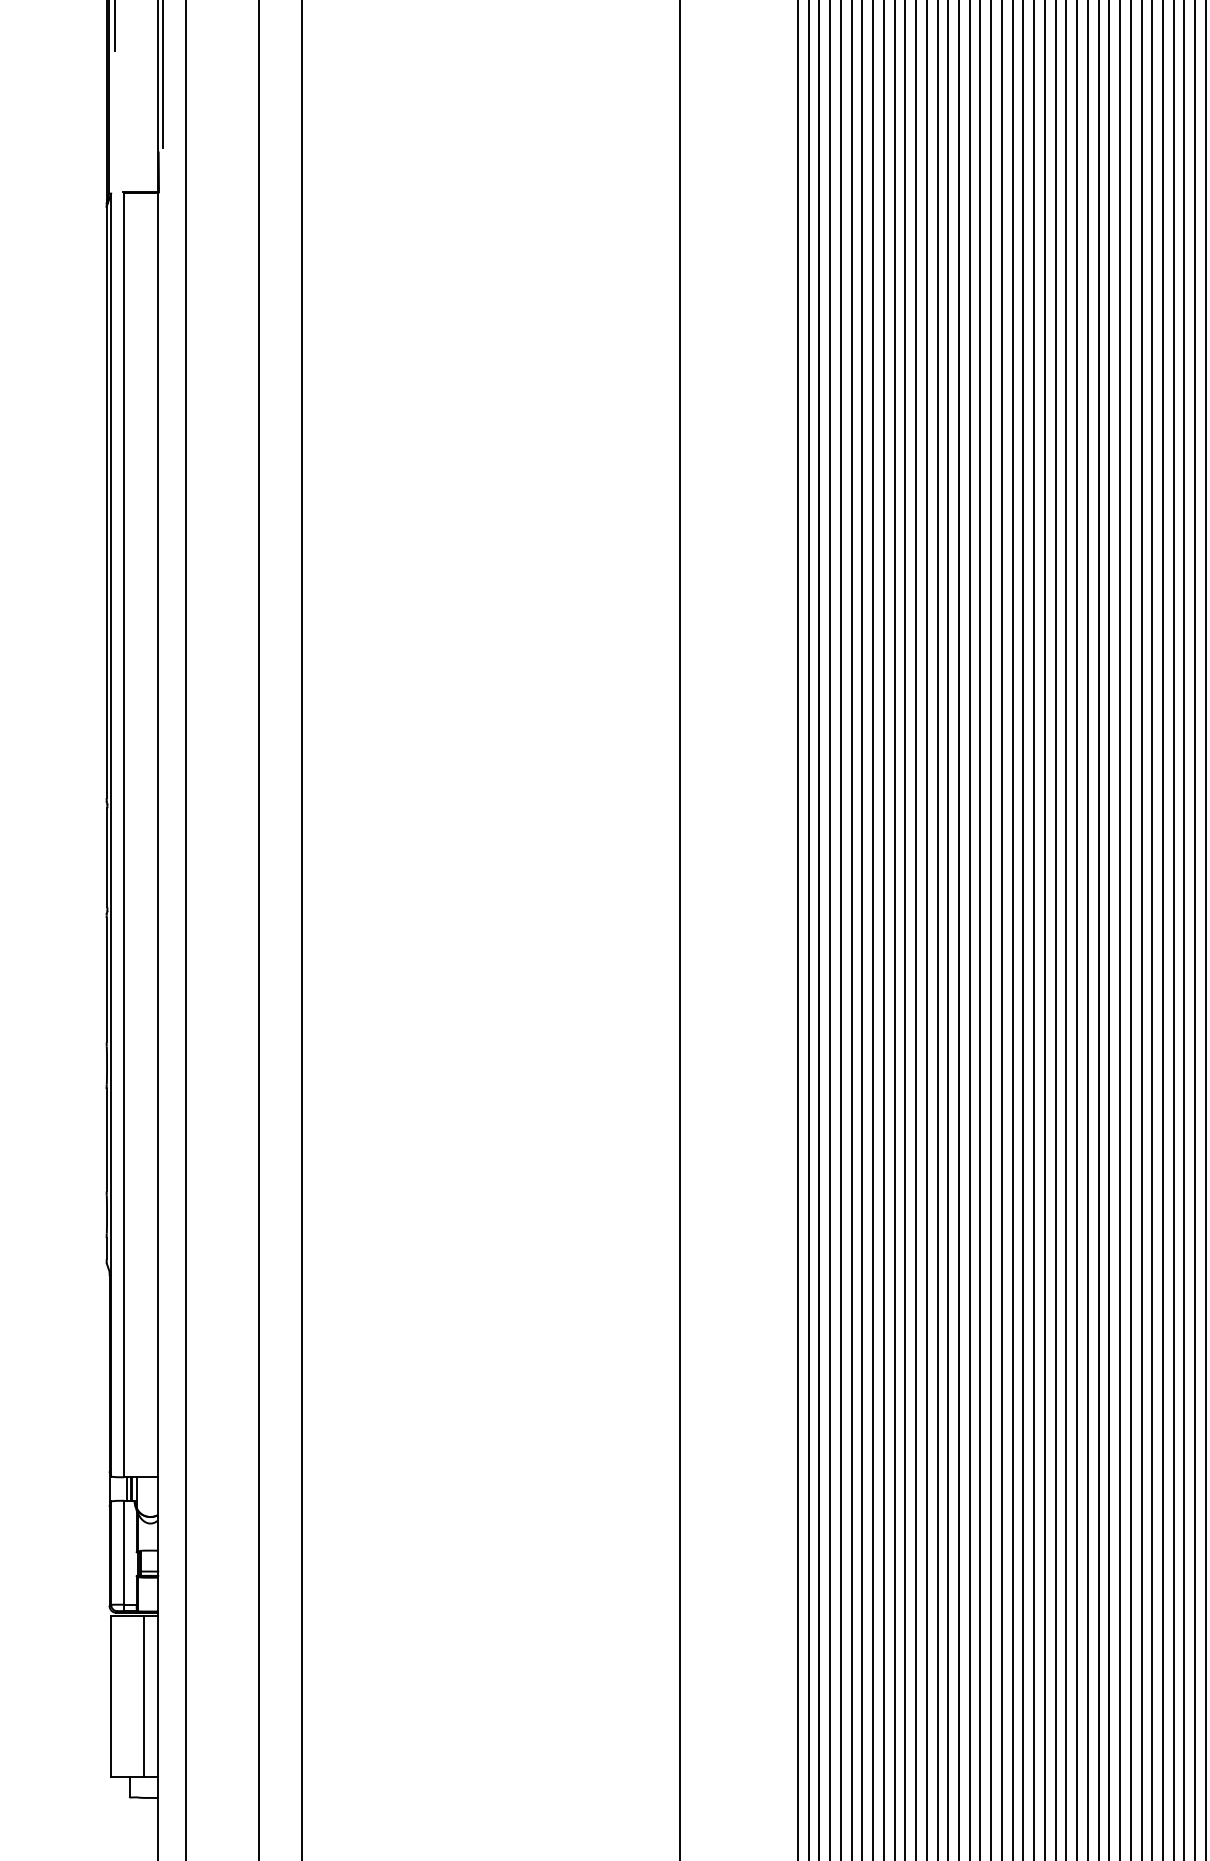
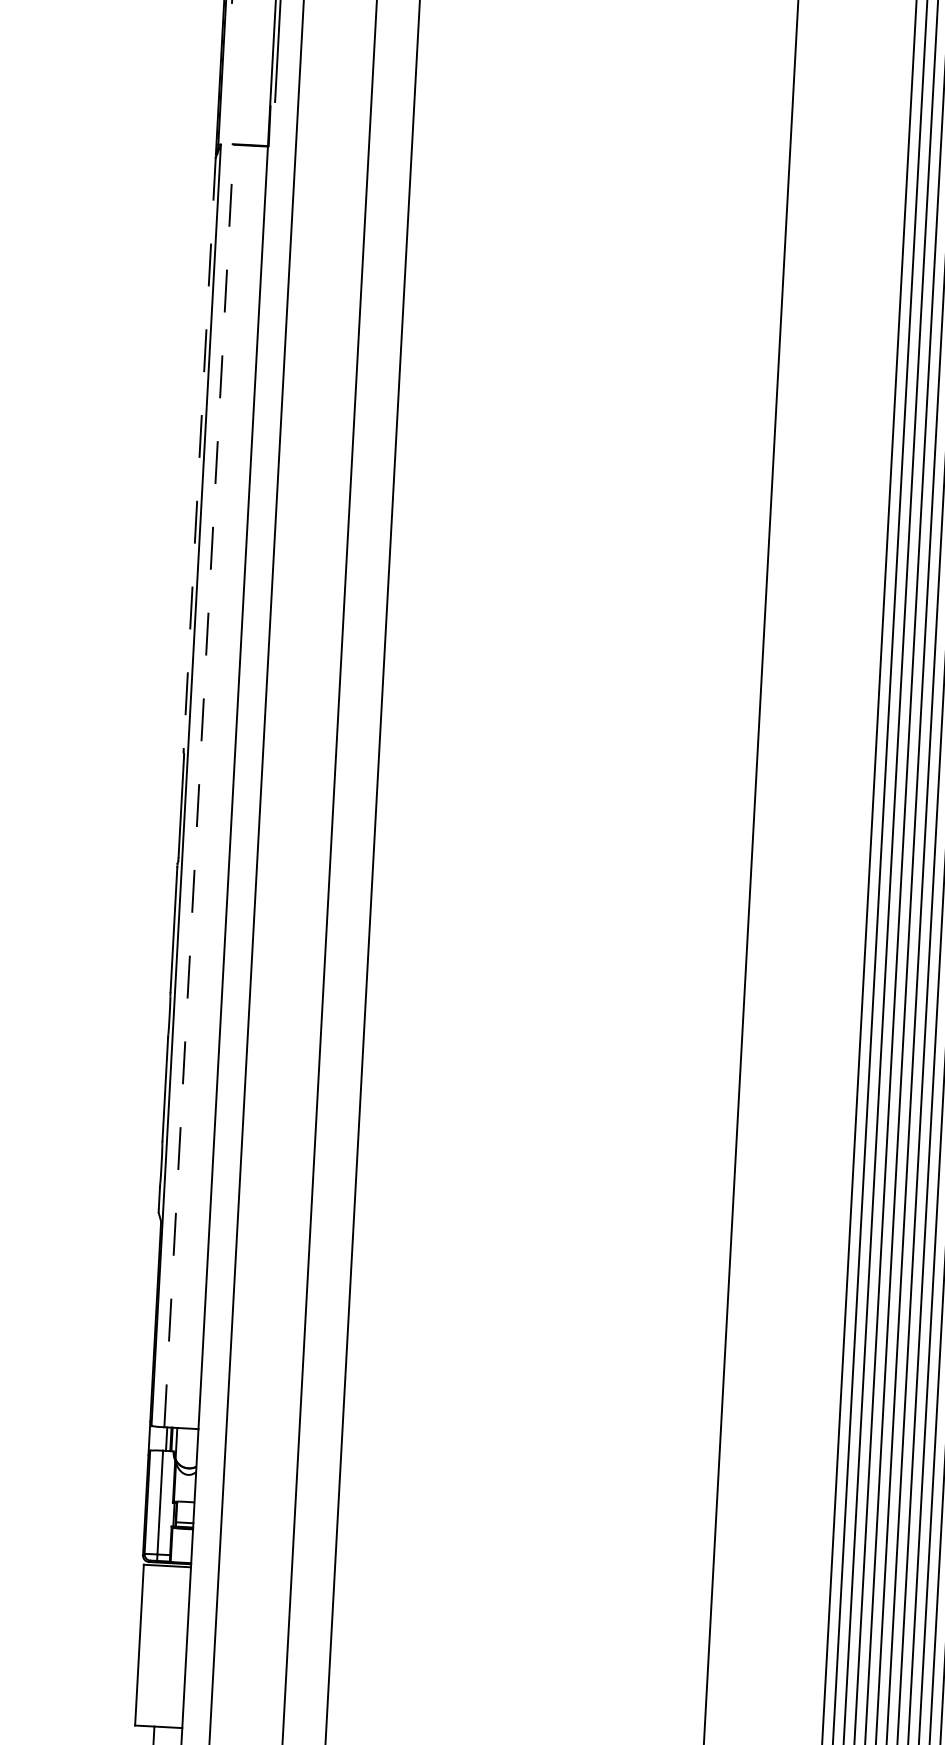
line: (106, 502) -> (199, 452), solid -> dashed
line: (124, 834) -> (199, 785), solid -> dashed
line: (144, 1695) -> (172, 1646), removed

